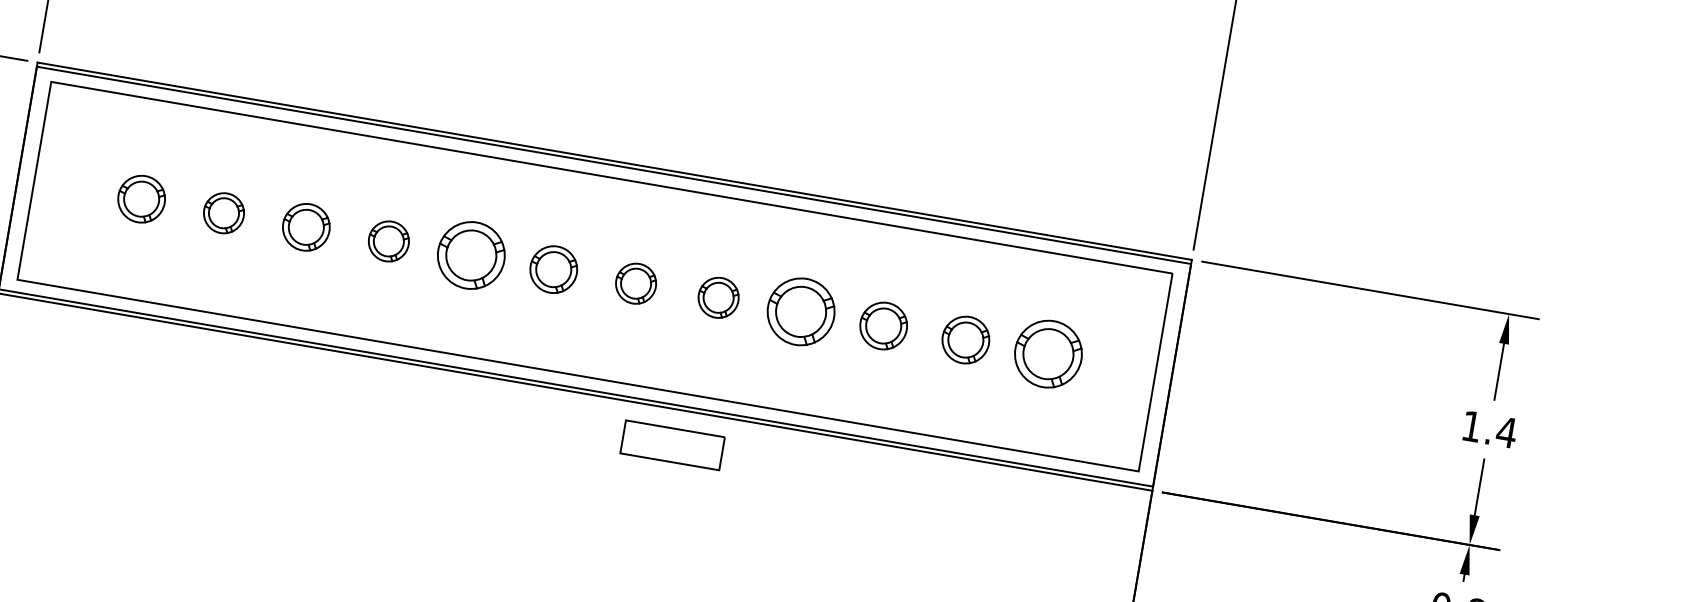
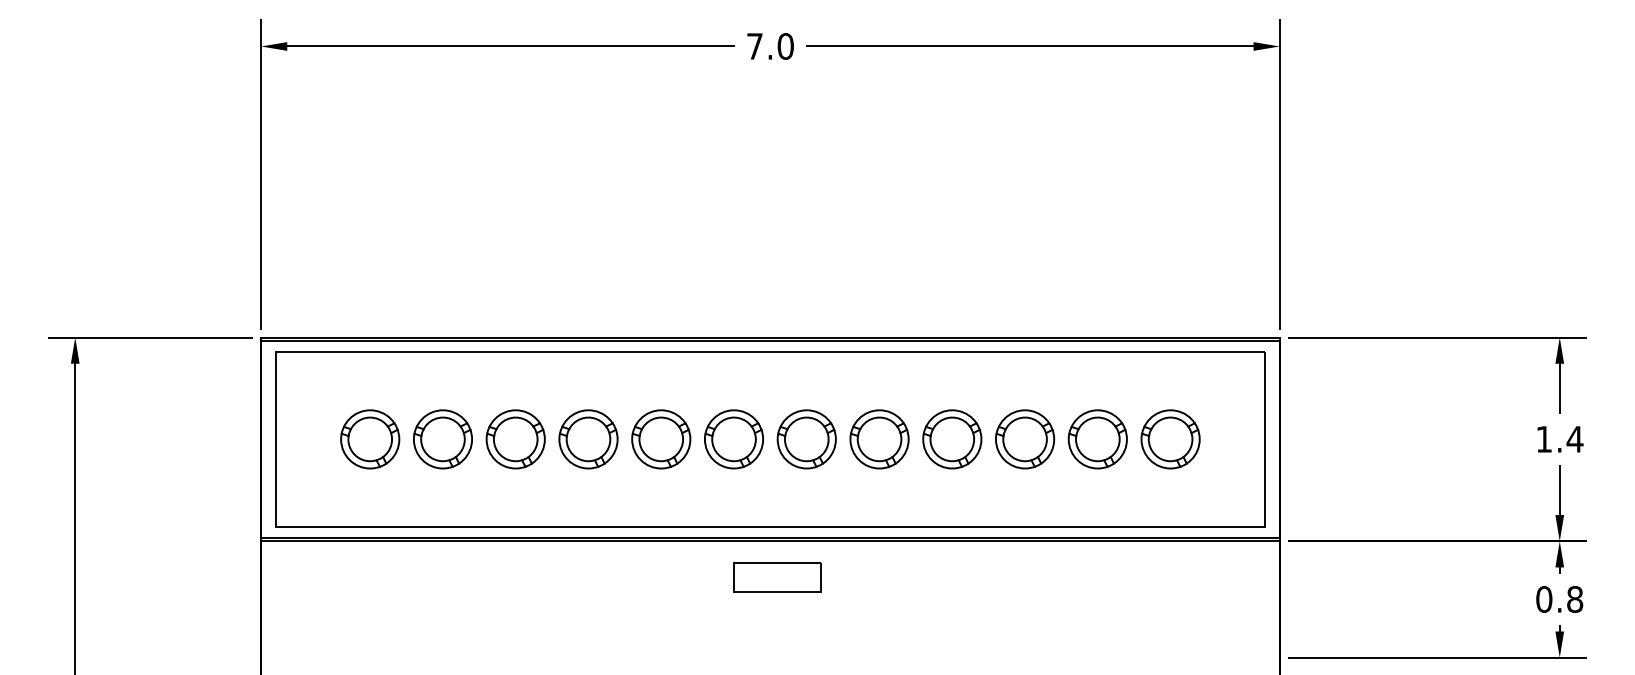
part: (141, 199) -> (370, 439), size x1.43
part: (223, 213) -> (442, 439), size x1.67
part: (306, 227) -> (515, 439), size x1.43
part: (388, 241) -> (588, 439), size x1.67
part: (553, 269) -> (733, 439), size x1.43
part: (635, 283) -> (806, 439), size x1.67
part: (718, 297) -> (879, 439), size x1.67
part: (884, 326) -> (1025, 439), size x1.43
part: (965, 340) -> (1097, 439), size x1.43
part: (672, 445) -> (777, 577), moved

